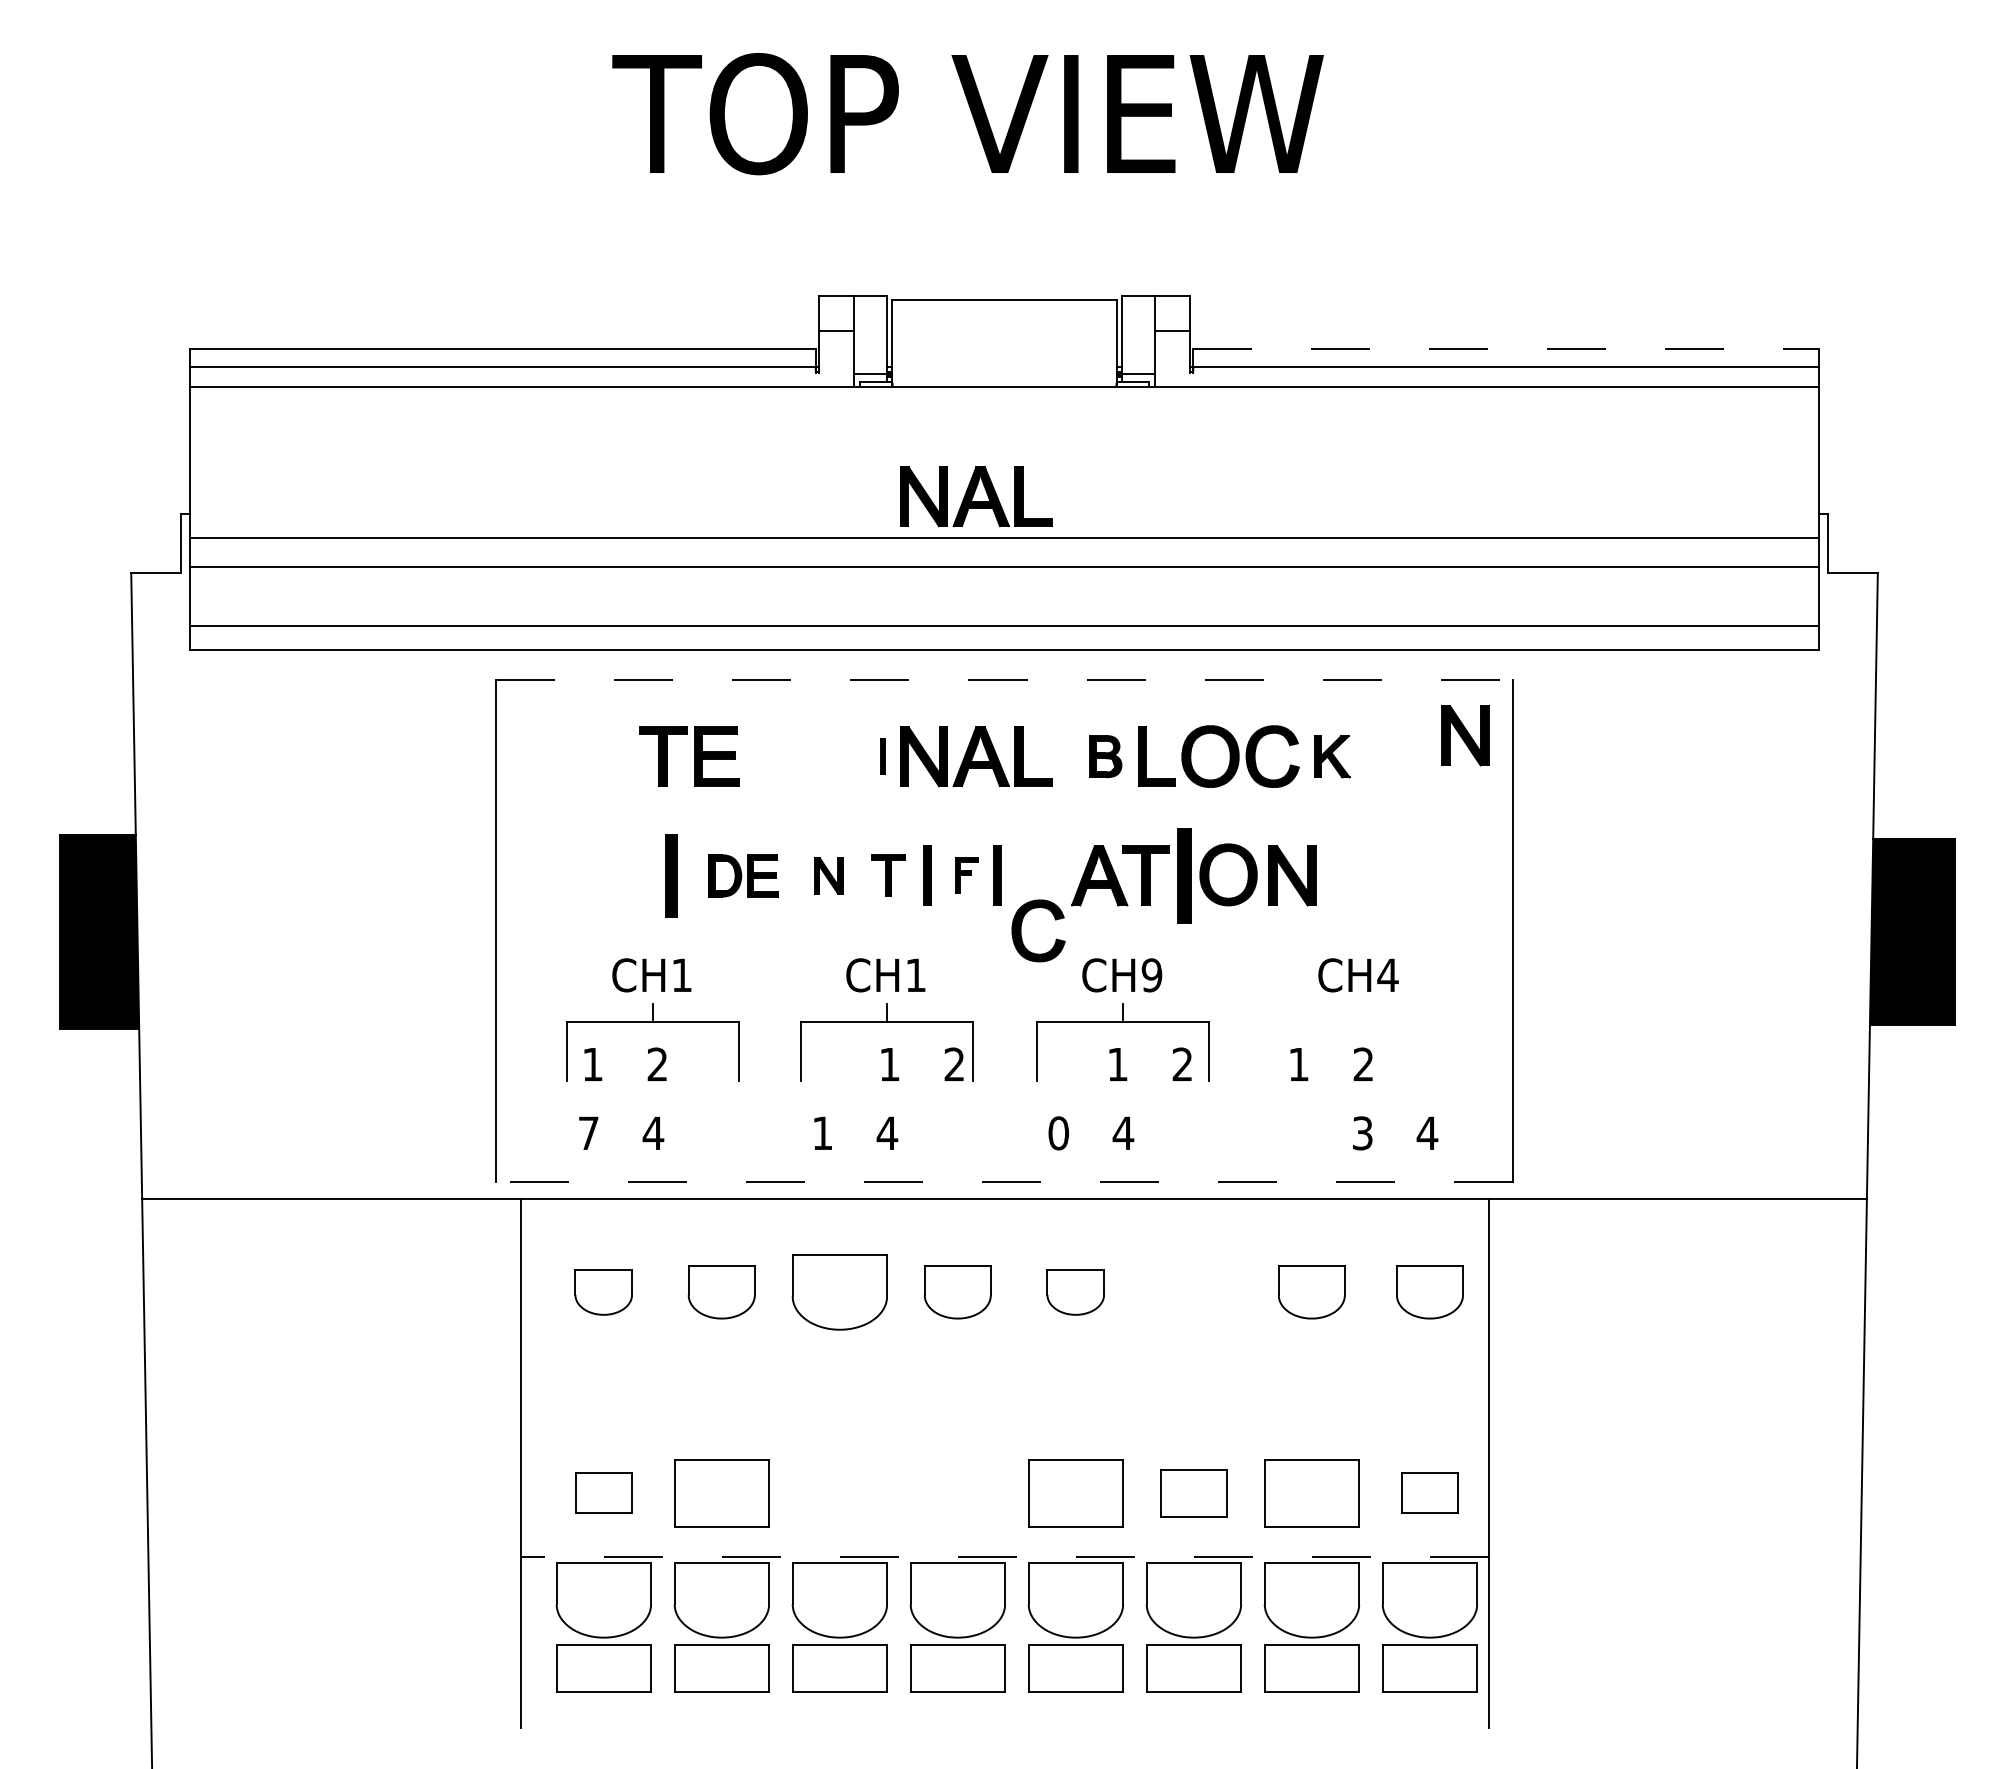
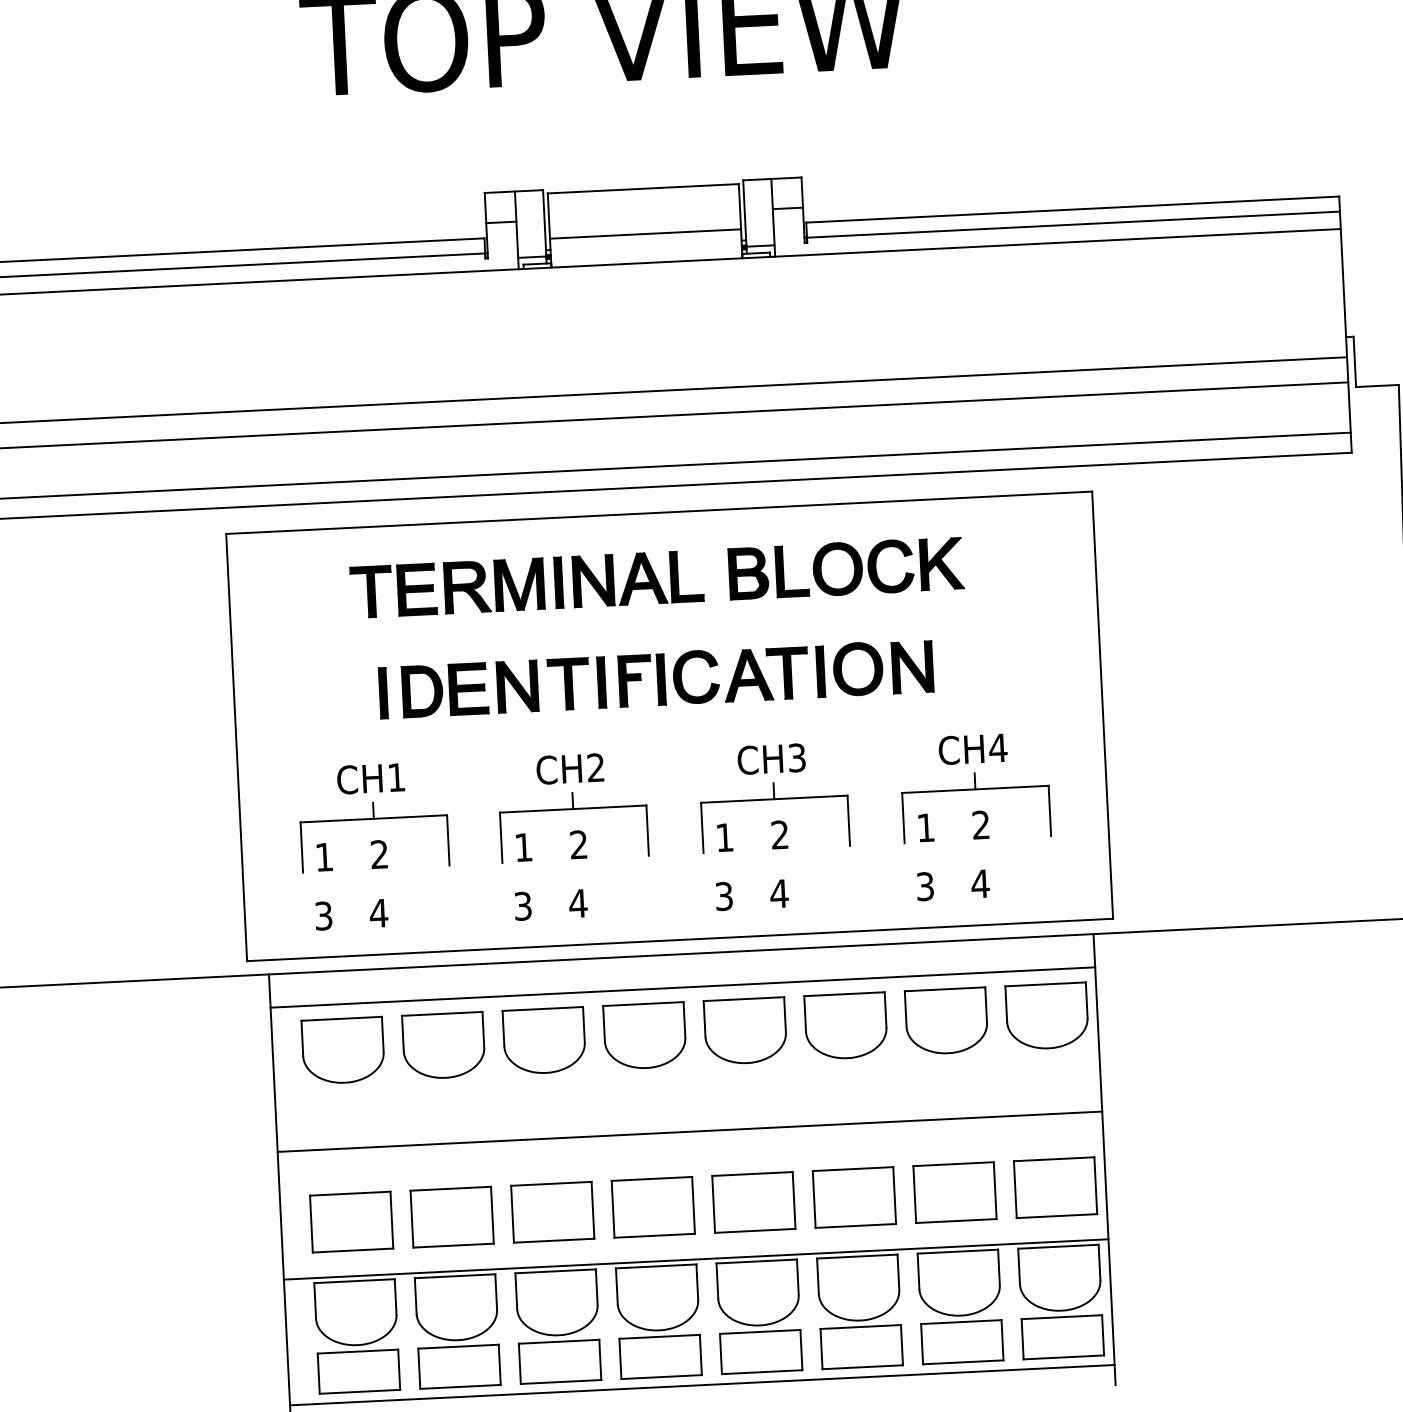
line: (1506, 349) -> (1073, 209), dashed -> solid
line: (1004, 353) -> (645, 234), added
part: (976, 496) -> (627, 357), removed
line: (1005, 680) -> (659, 512), dashed -> solid
part: (1465, 735) -> (1054, 540), removed
part: (807, 756) -> (494, 585), added
part: (882, 756) -> (558, 582), size x1.67
part: (1105, 756) -> (748, 573), size x1.43
part: (1332, 756) -> (941, 563), size x1.43
part: (670, 875) -> (382, 692), size x0.71
part: (743, 875) -> (444, 689), size x1.43
part: (828, 875) -> (517, 686), size x1.67
part: (888, 875) -> (568, 683), size x1.43
part: (966, 875) -> (634, 680), size x1.67
part: (1184, 875) -> (820, 671), size x0.62
part: (1021, 930) -> (681, 677), moved
text: (915, 974) -> (595, 767), CH1 -> CH2
text: (1151, 975) -> (796, 758), CH9 -> CH3
part: (1358, 1022) -> (975, 789), added
text: (922, 1063) -> (551, 845), moved
text: (1150, 1063) -> (752, 835), moved
text: (588, 1133) -> (323, 916), 7 -> 3
text: (822, 1133) -> (522, 906), 1 -> 3
text: (1058, 1133) -> (724, 896), 0 -> 3
text: (1395, 1133) -> (953, 885), moved
line: (1004, 1181) -> (680, 939), dashed -> solid
line: (1004, 1237) -> (682, 987), added
part: (603, 1292) -> (342, 1051), size x1.67
part: (721, 1292) -> (443, 1046), size x1.43
part: (957, 1292) -> (644, 1036), size x1.43
part: (1075, 1292) -> (745, 1031), size x1.67
part: (1193, 1292) -> (845, 1026), added
part: (1311, 1292) -> (946, 1021), size x1.43
part: (1429, 1292) -> (1046, 1016), size x1.43
line: (1004, 1406) -> (689, 1131), added
part: (603, 1493) -> (351, 1222), size x1.67
part: (839, 1493) -> (552, 1212), added
part: (957, 1493) -> (652, 1207), added
part: (1193, 1493) -> (854, 1197), size x1.43
part: (1429, 1493) -> (1055, 1187), size x1.67
line: (1005, 1556) -> (696, 1259), dashed -> solid
line: (1004, 1704) -> (701, 1385), added

